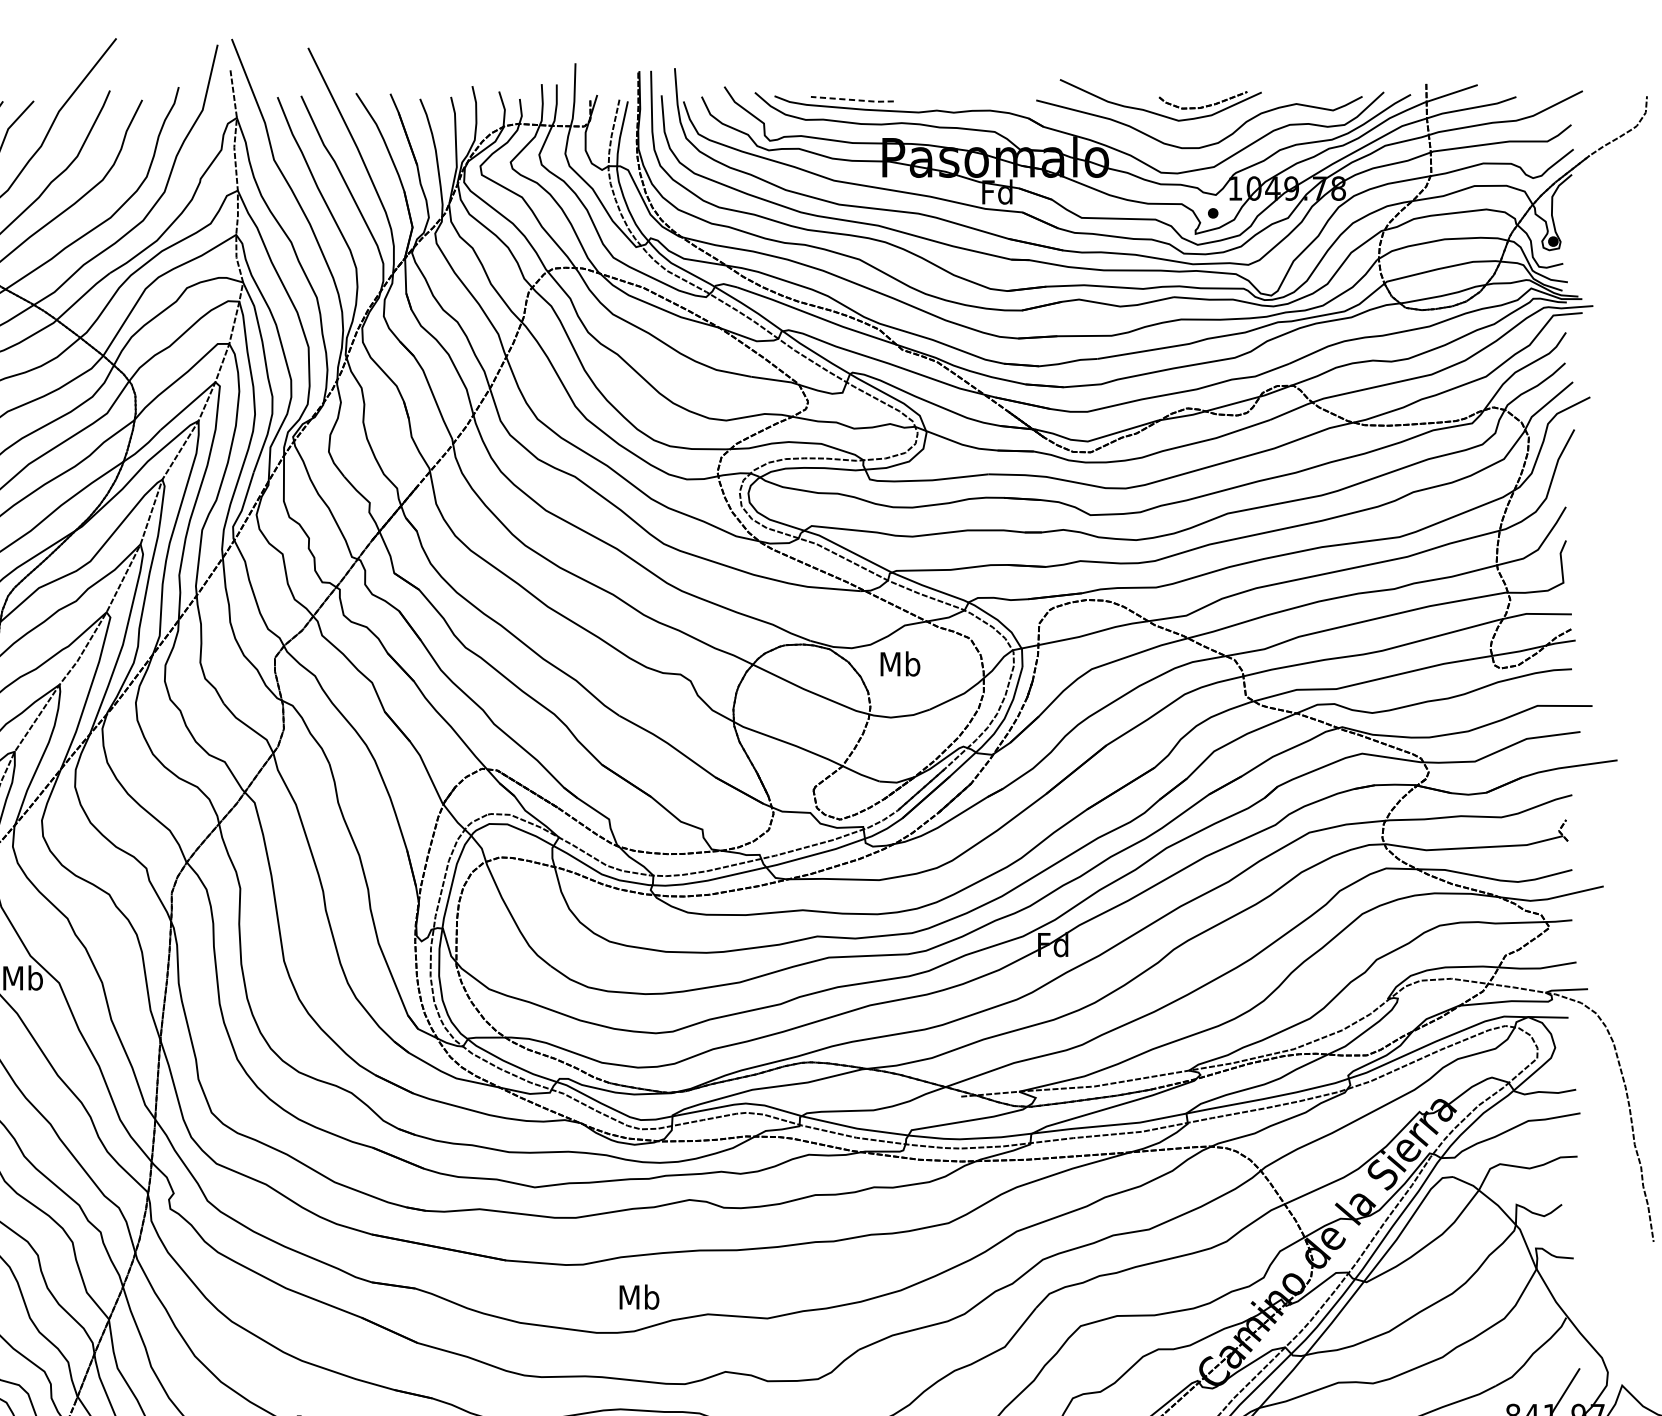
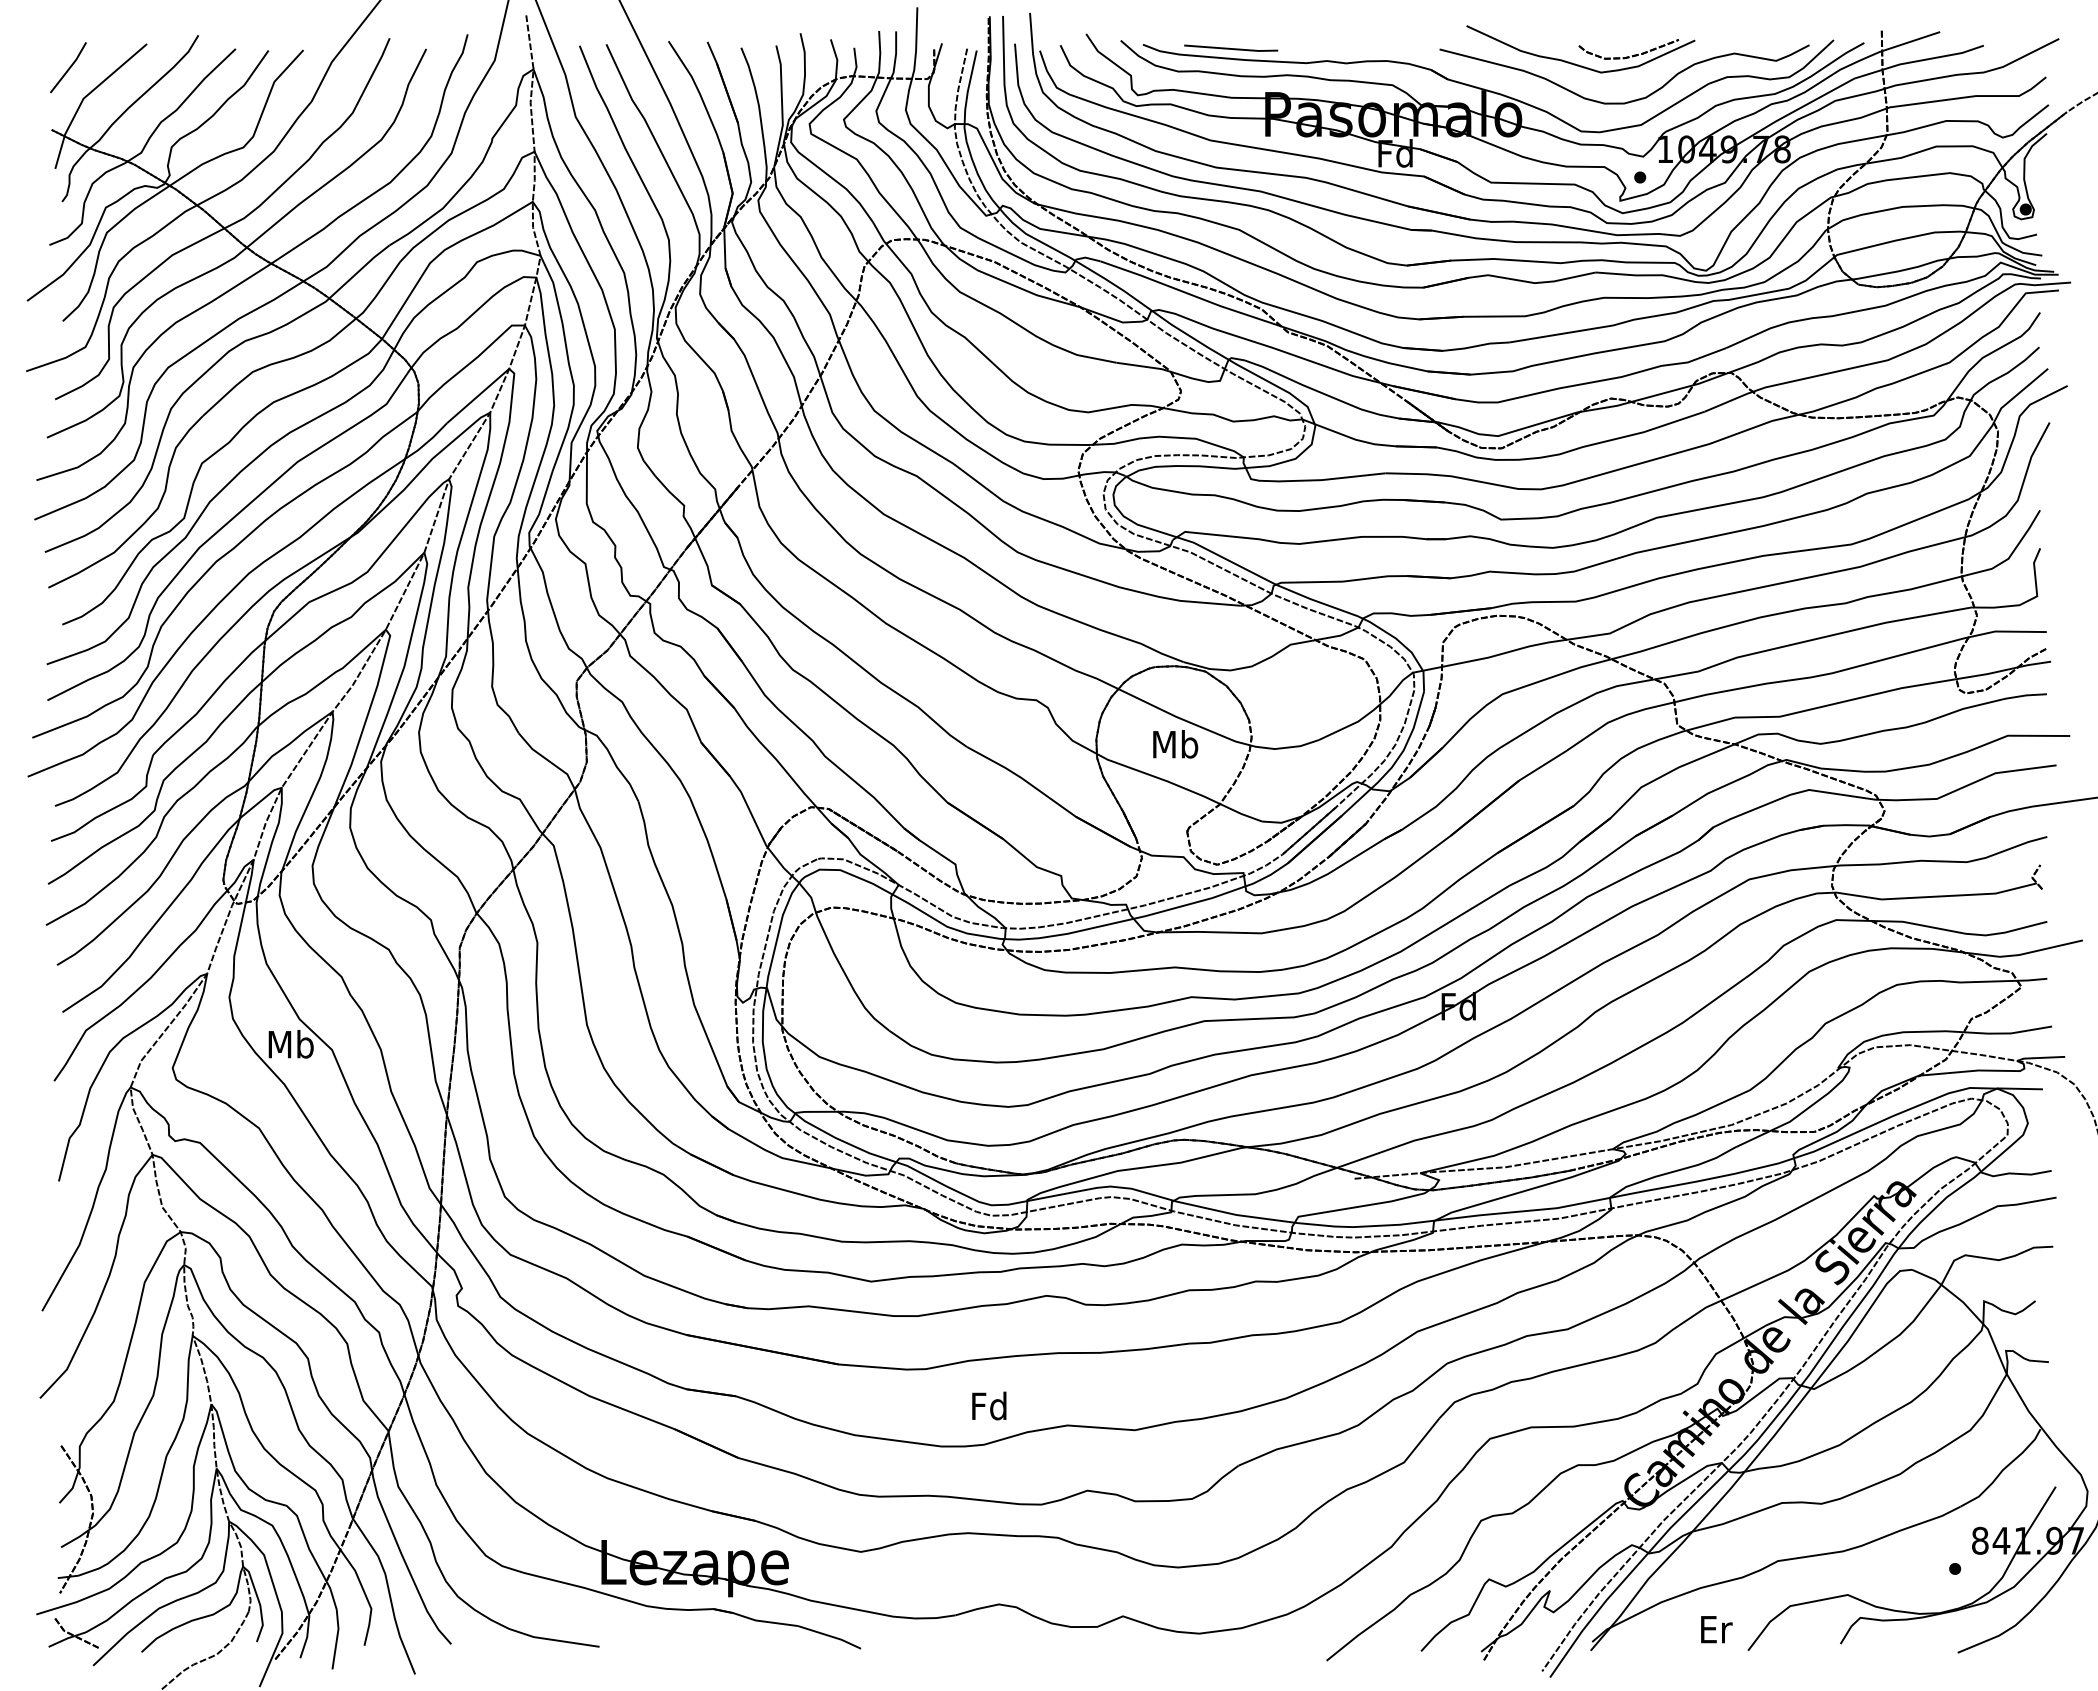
line: (852, 100) -> (1231, 49), dashed -> solid
text: (900, 664) -> (1175, 744), moved
text: (639, 1296) -> (989, 1405), Mb -> Fd

